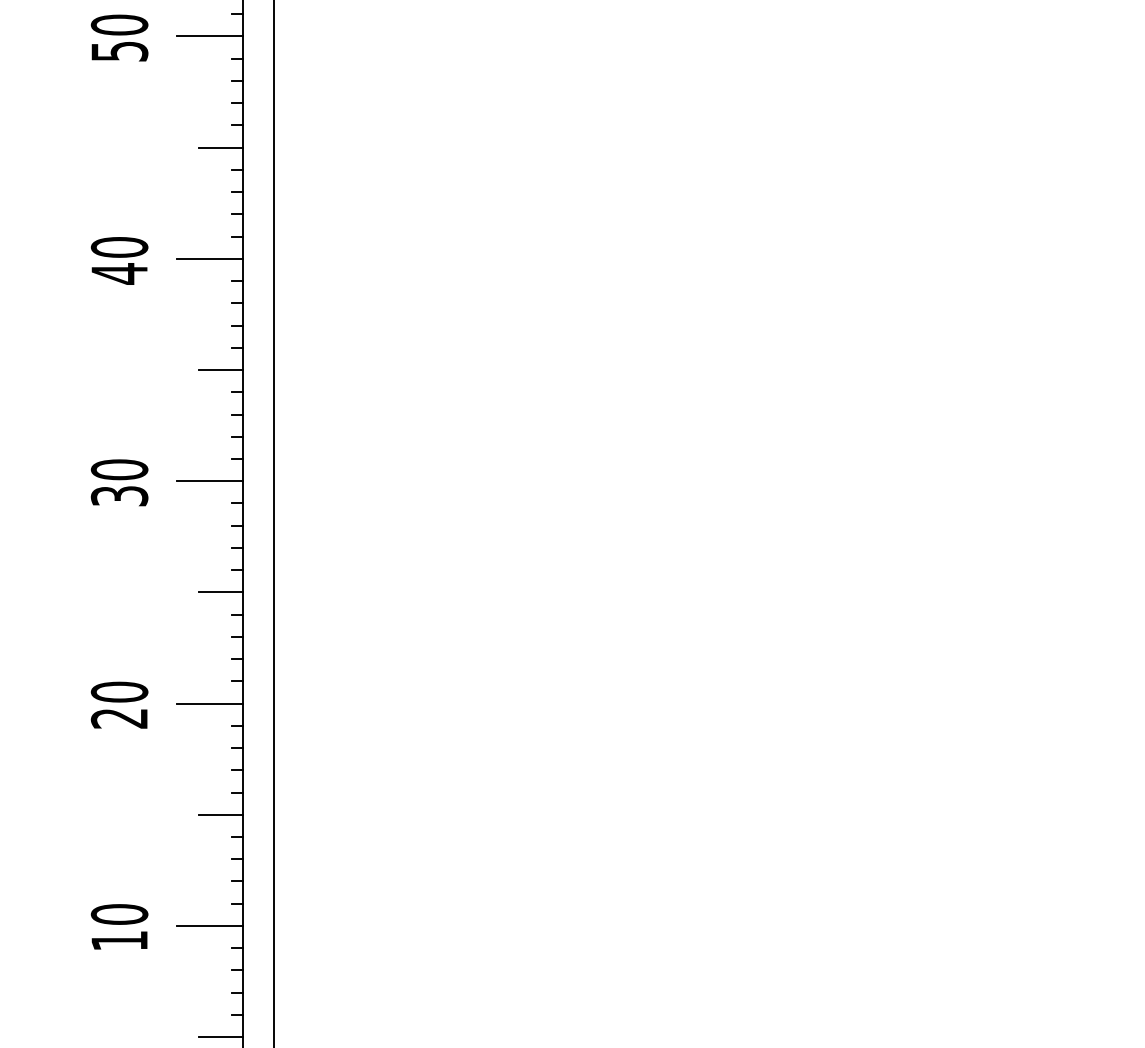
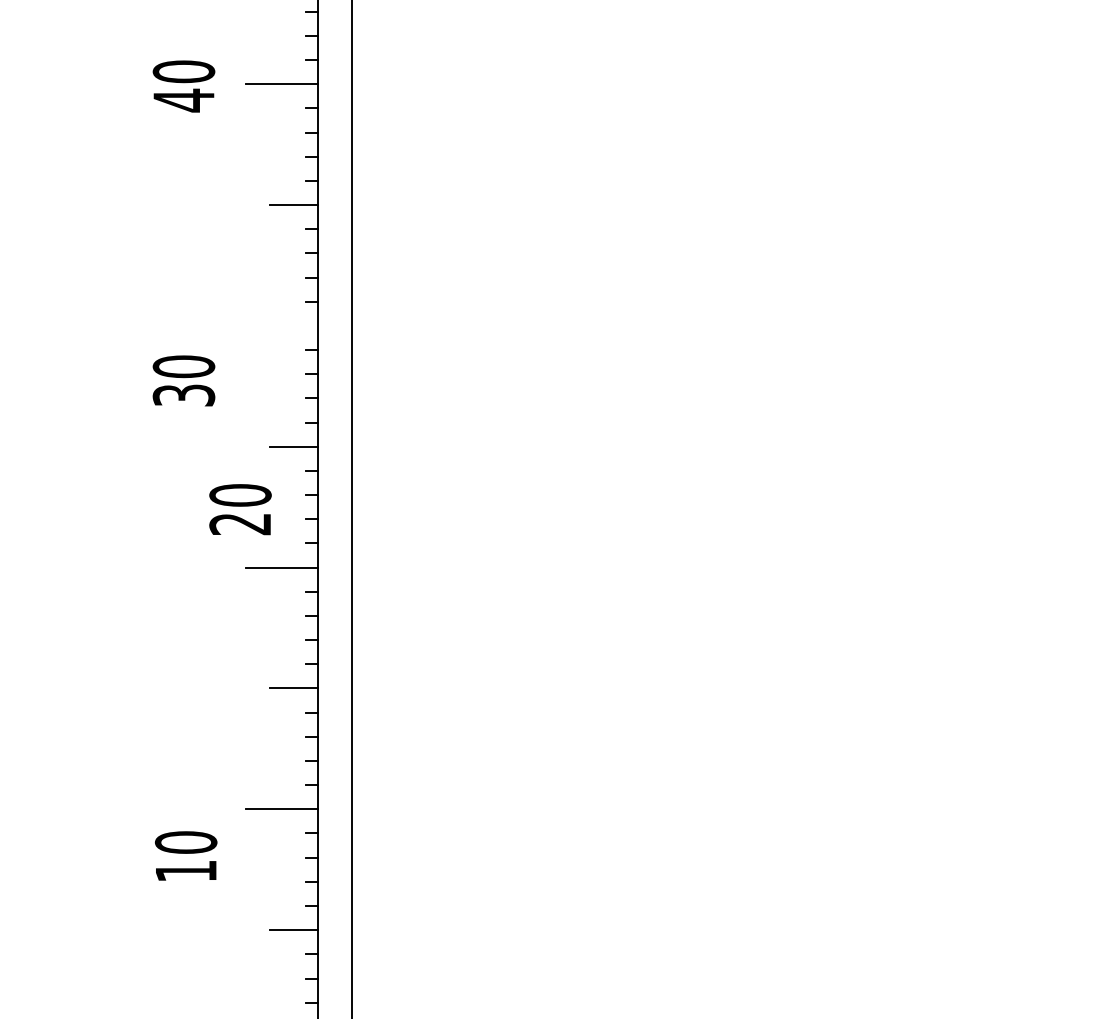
line: (209, 481) -> (281, 326), removed
text: (119, 482) -> (183, 380), moved
text: (119, 704) -> (240, 508), moved
text: (119, 926) -> (186, 855), moved

